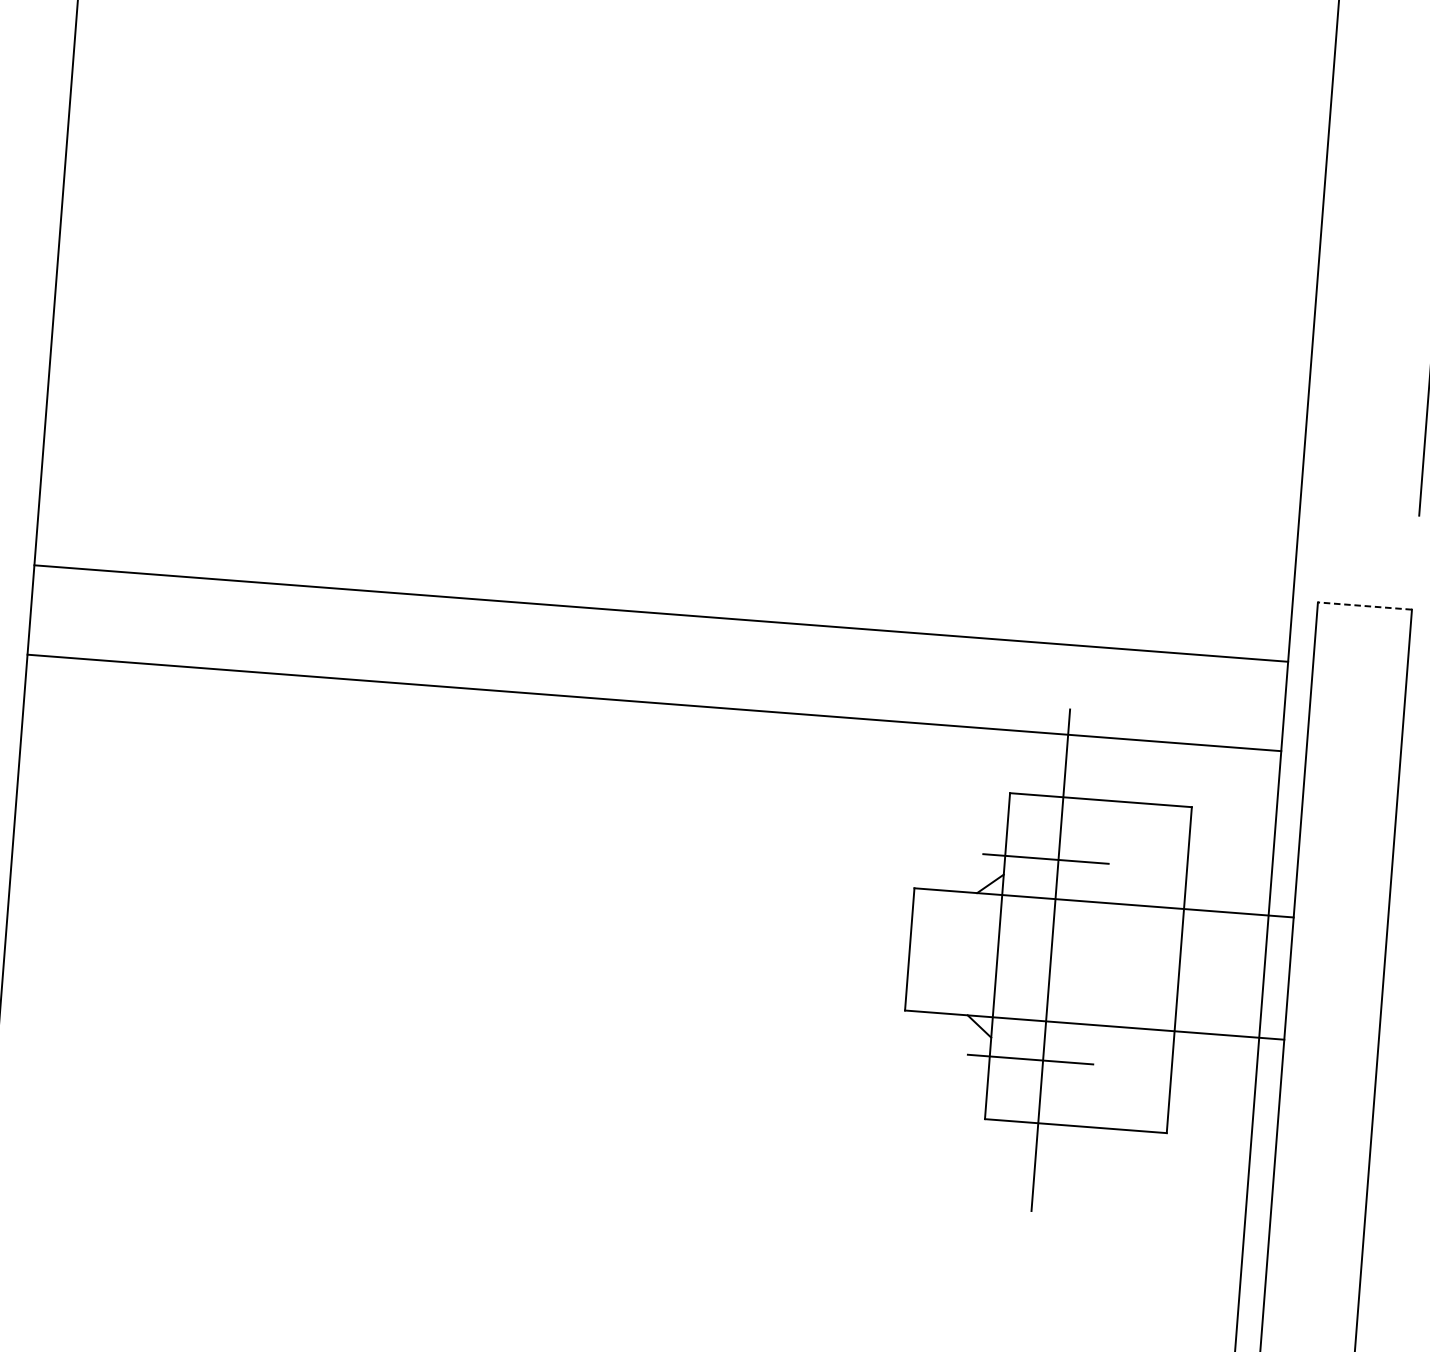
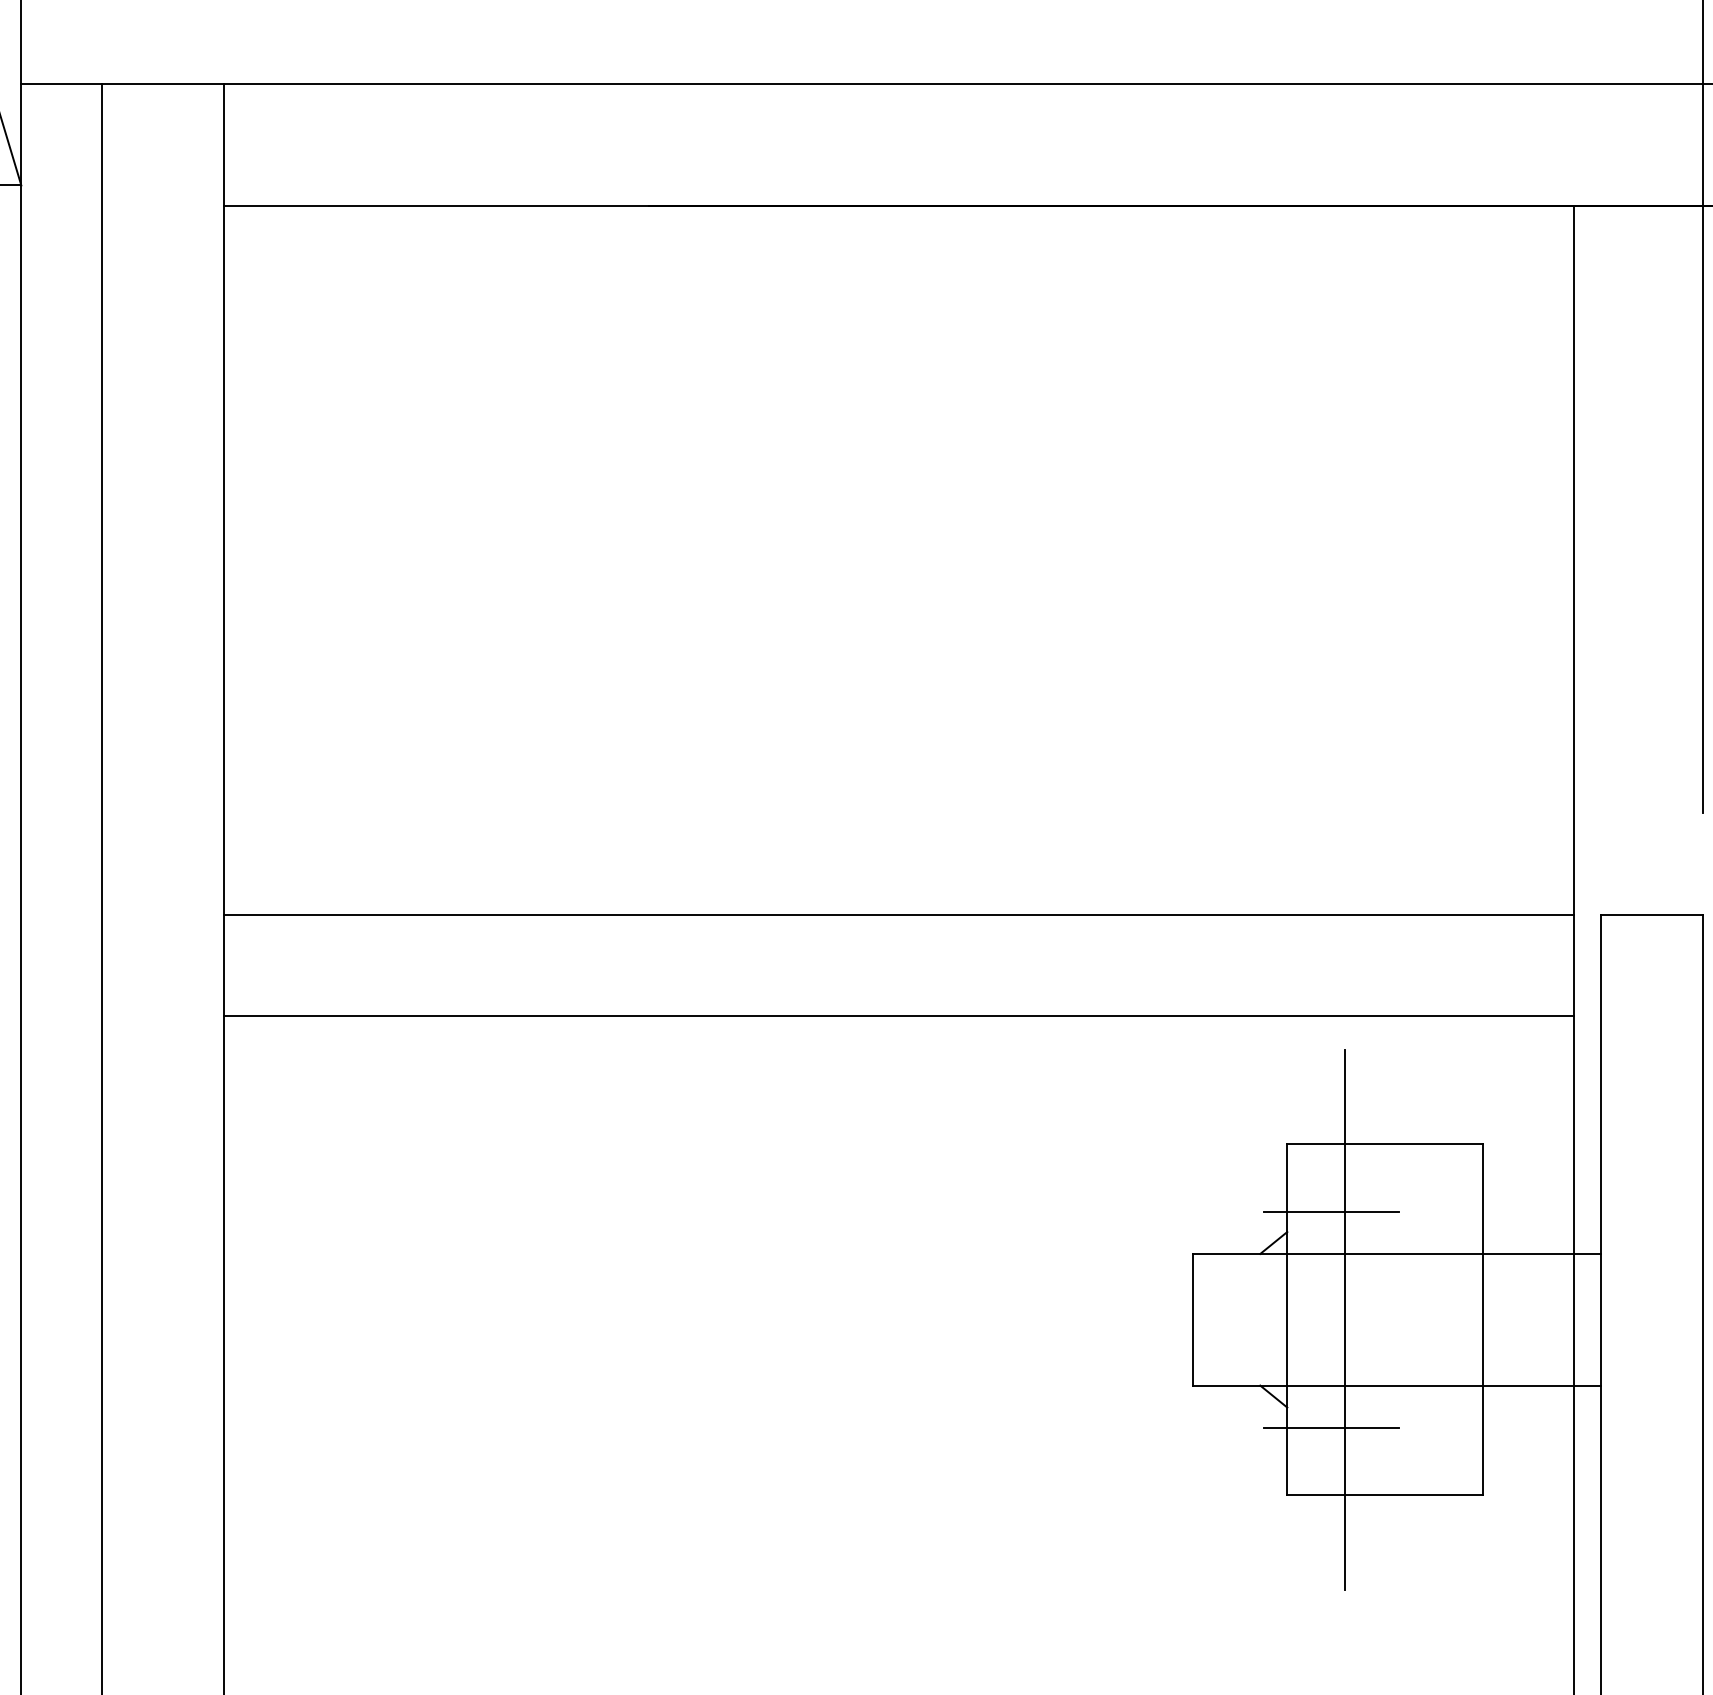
line: (1364, 605) -> (1651, 914), dashed -> solid
line: (660, 613) -> (898, 914), moved
line: (653, 702) -> (898, 1015), moved

